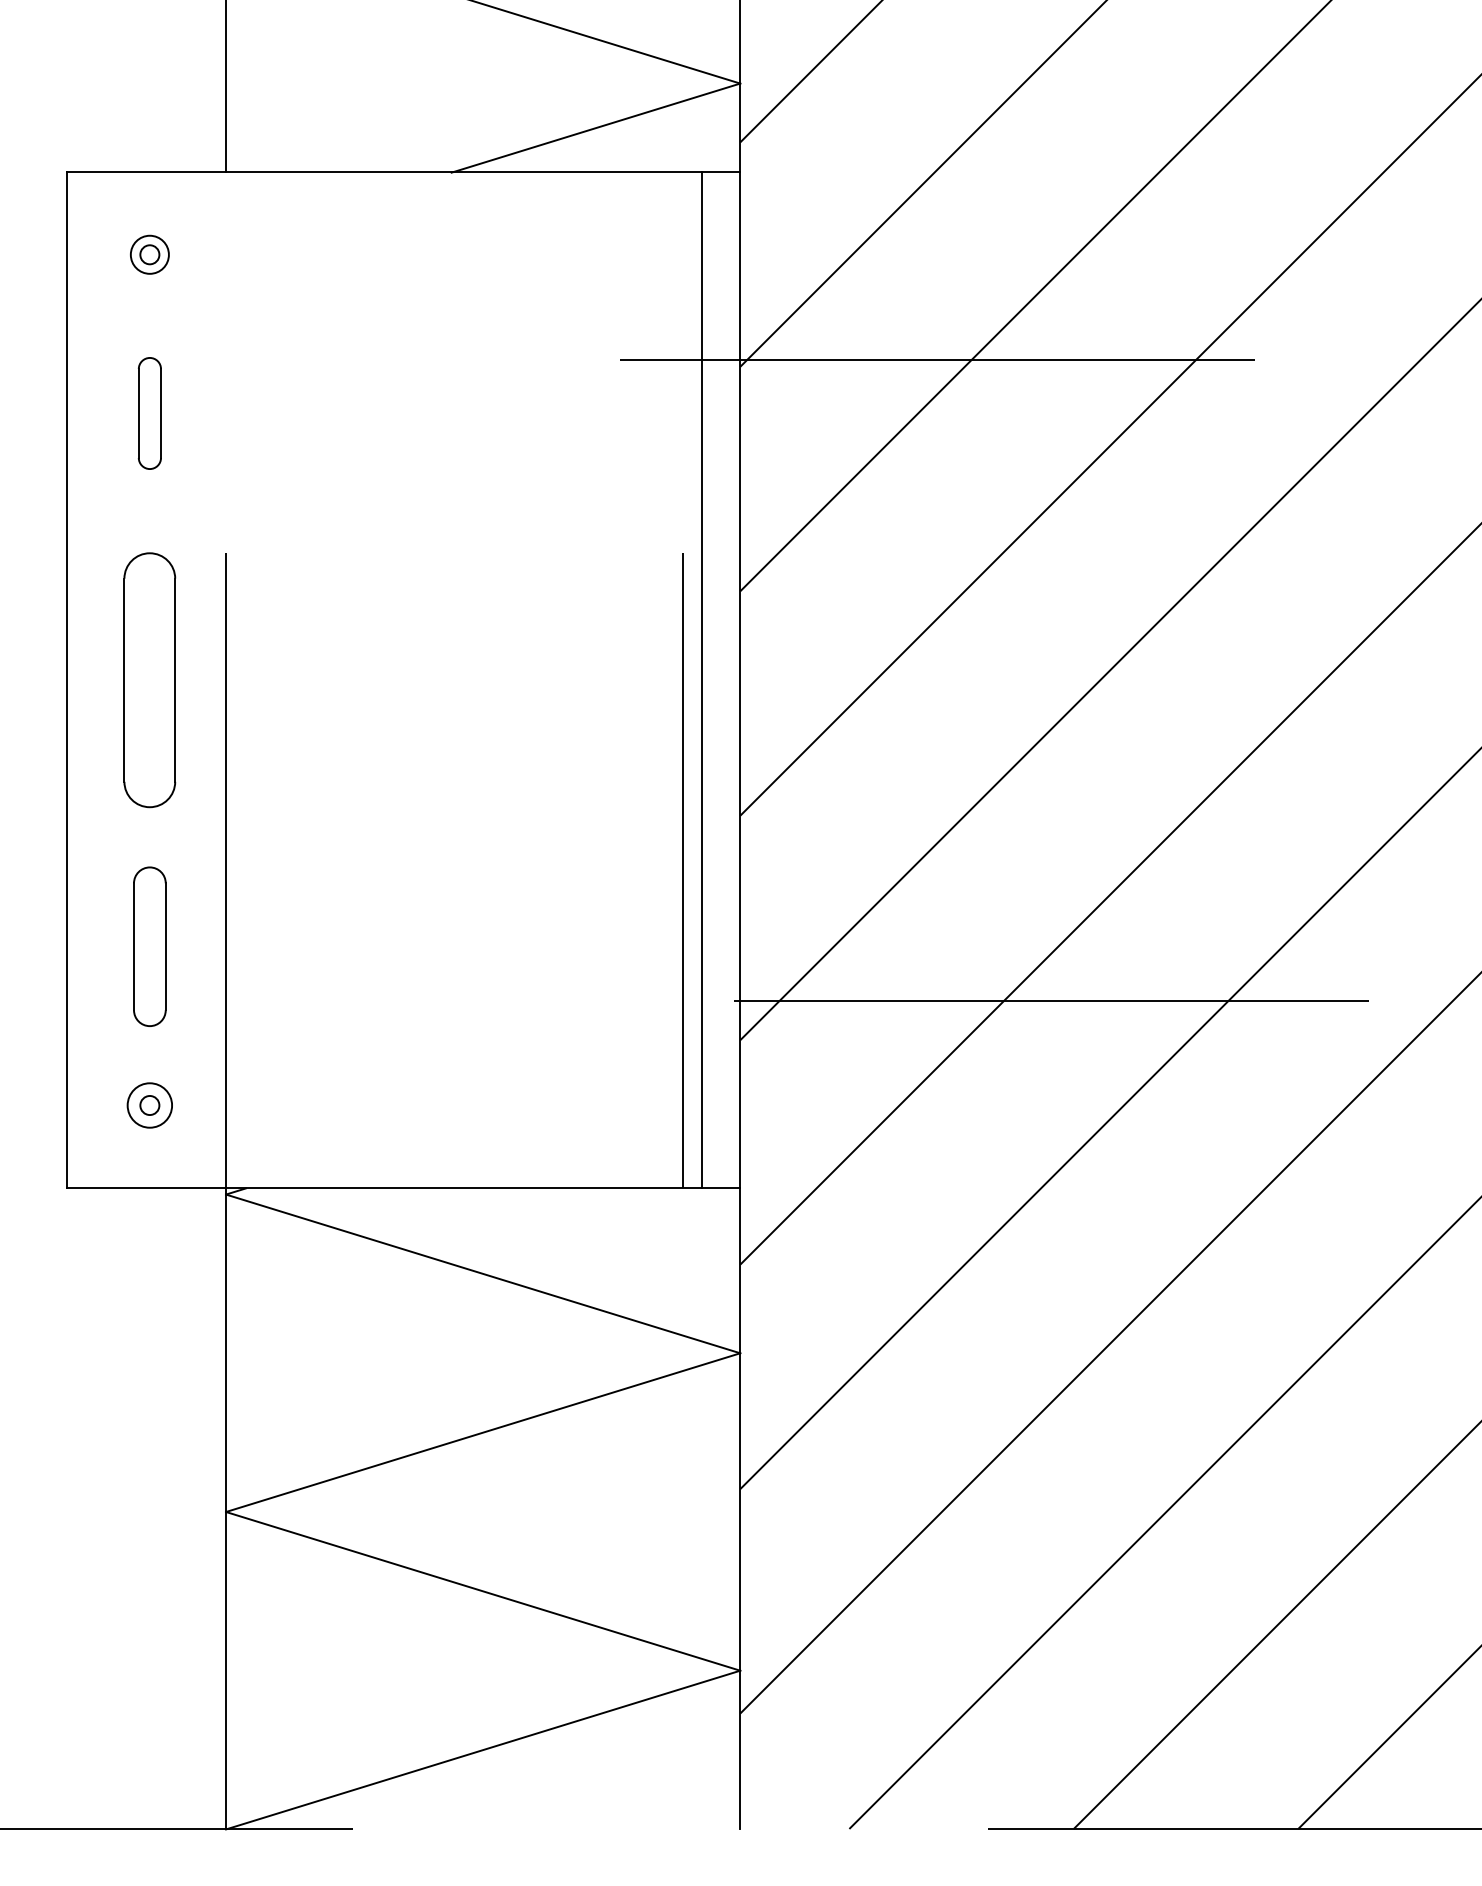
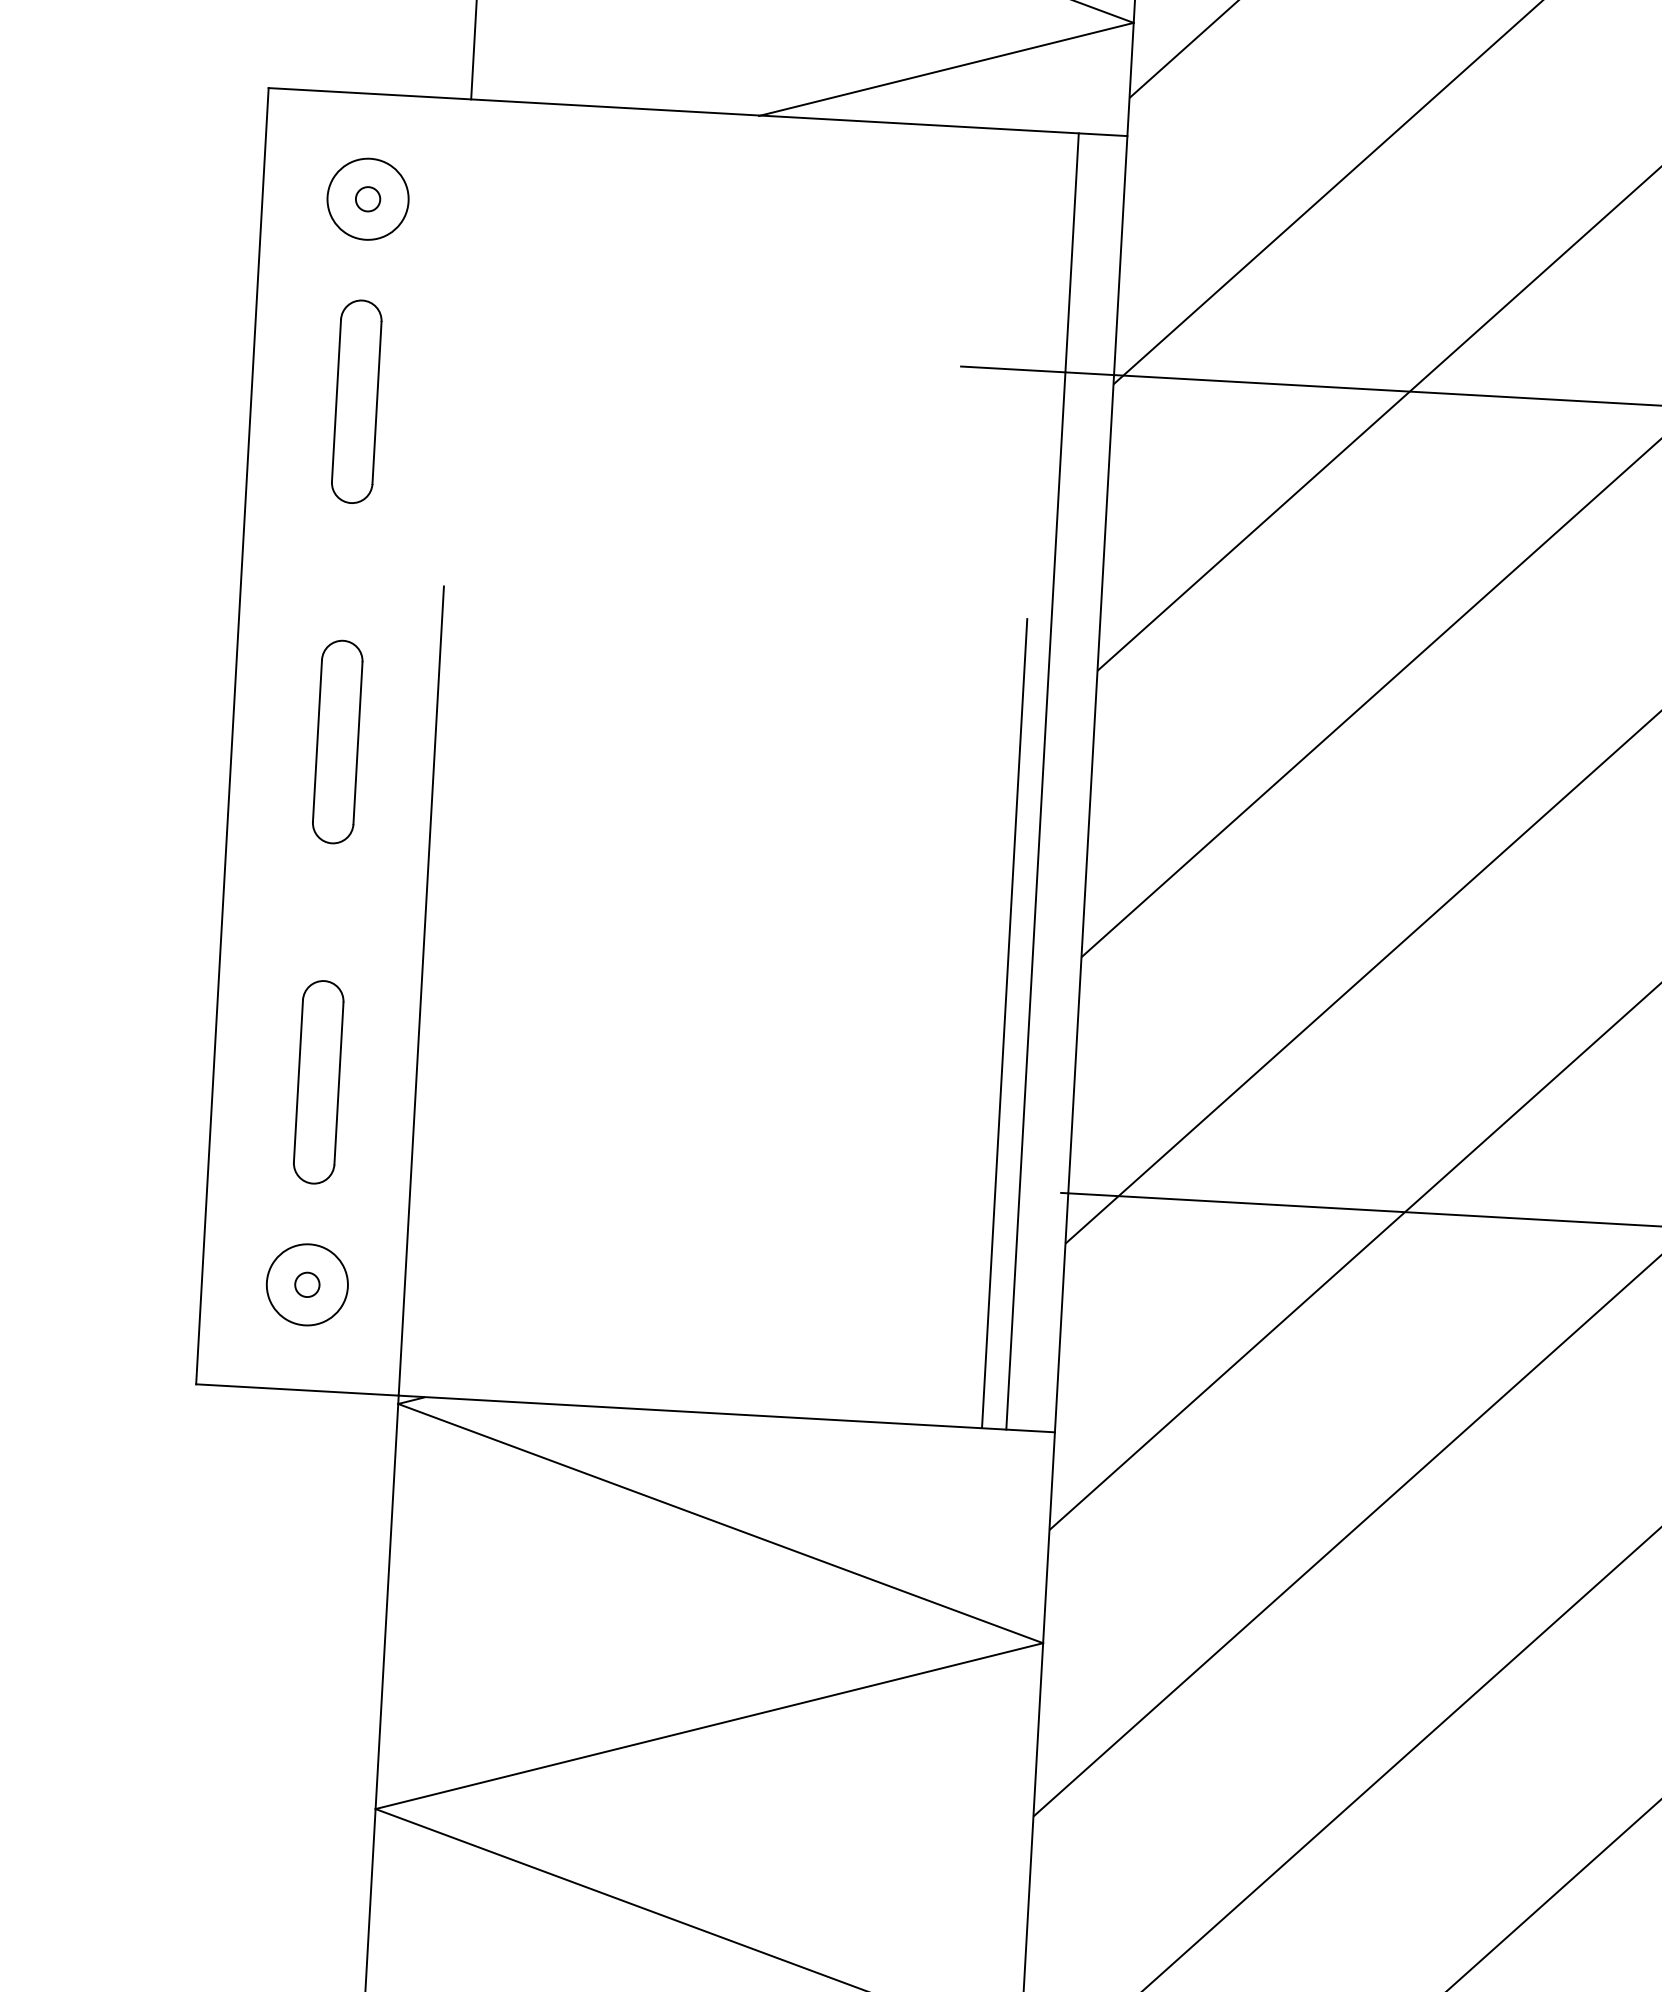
circle: (149, 254) -> (367, 198), size x1.67
part: (149, 413) -> (356, 401), size x1.43
part: (149, 679) -> (337, 741), size x0.62
circle: (149, 1105) -> (306, 1284), size x1.43

